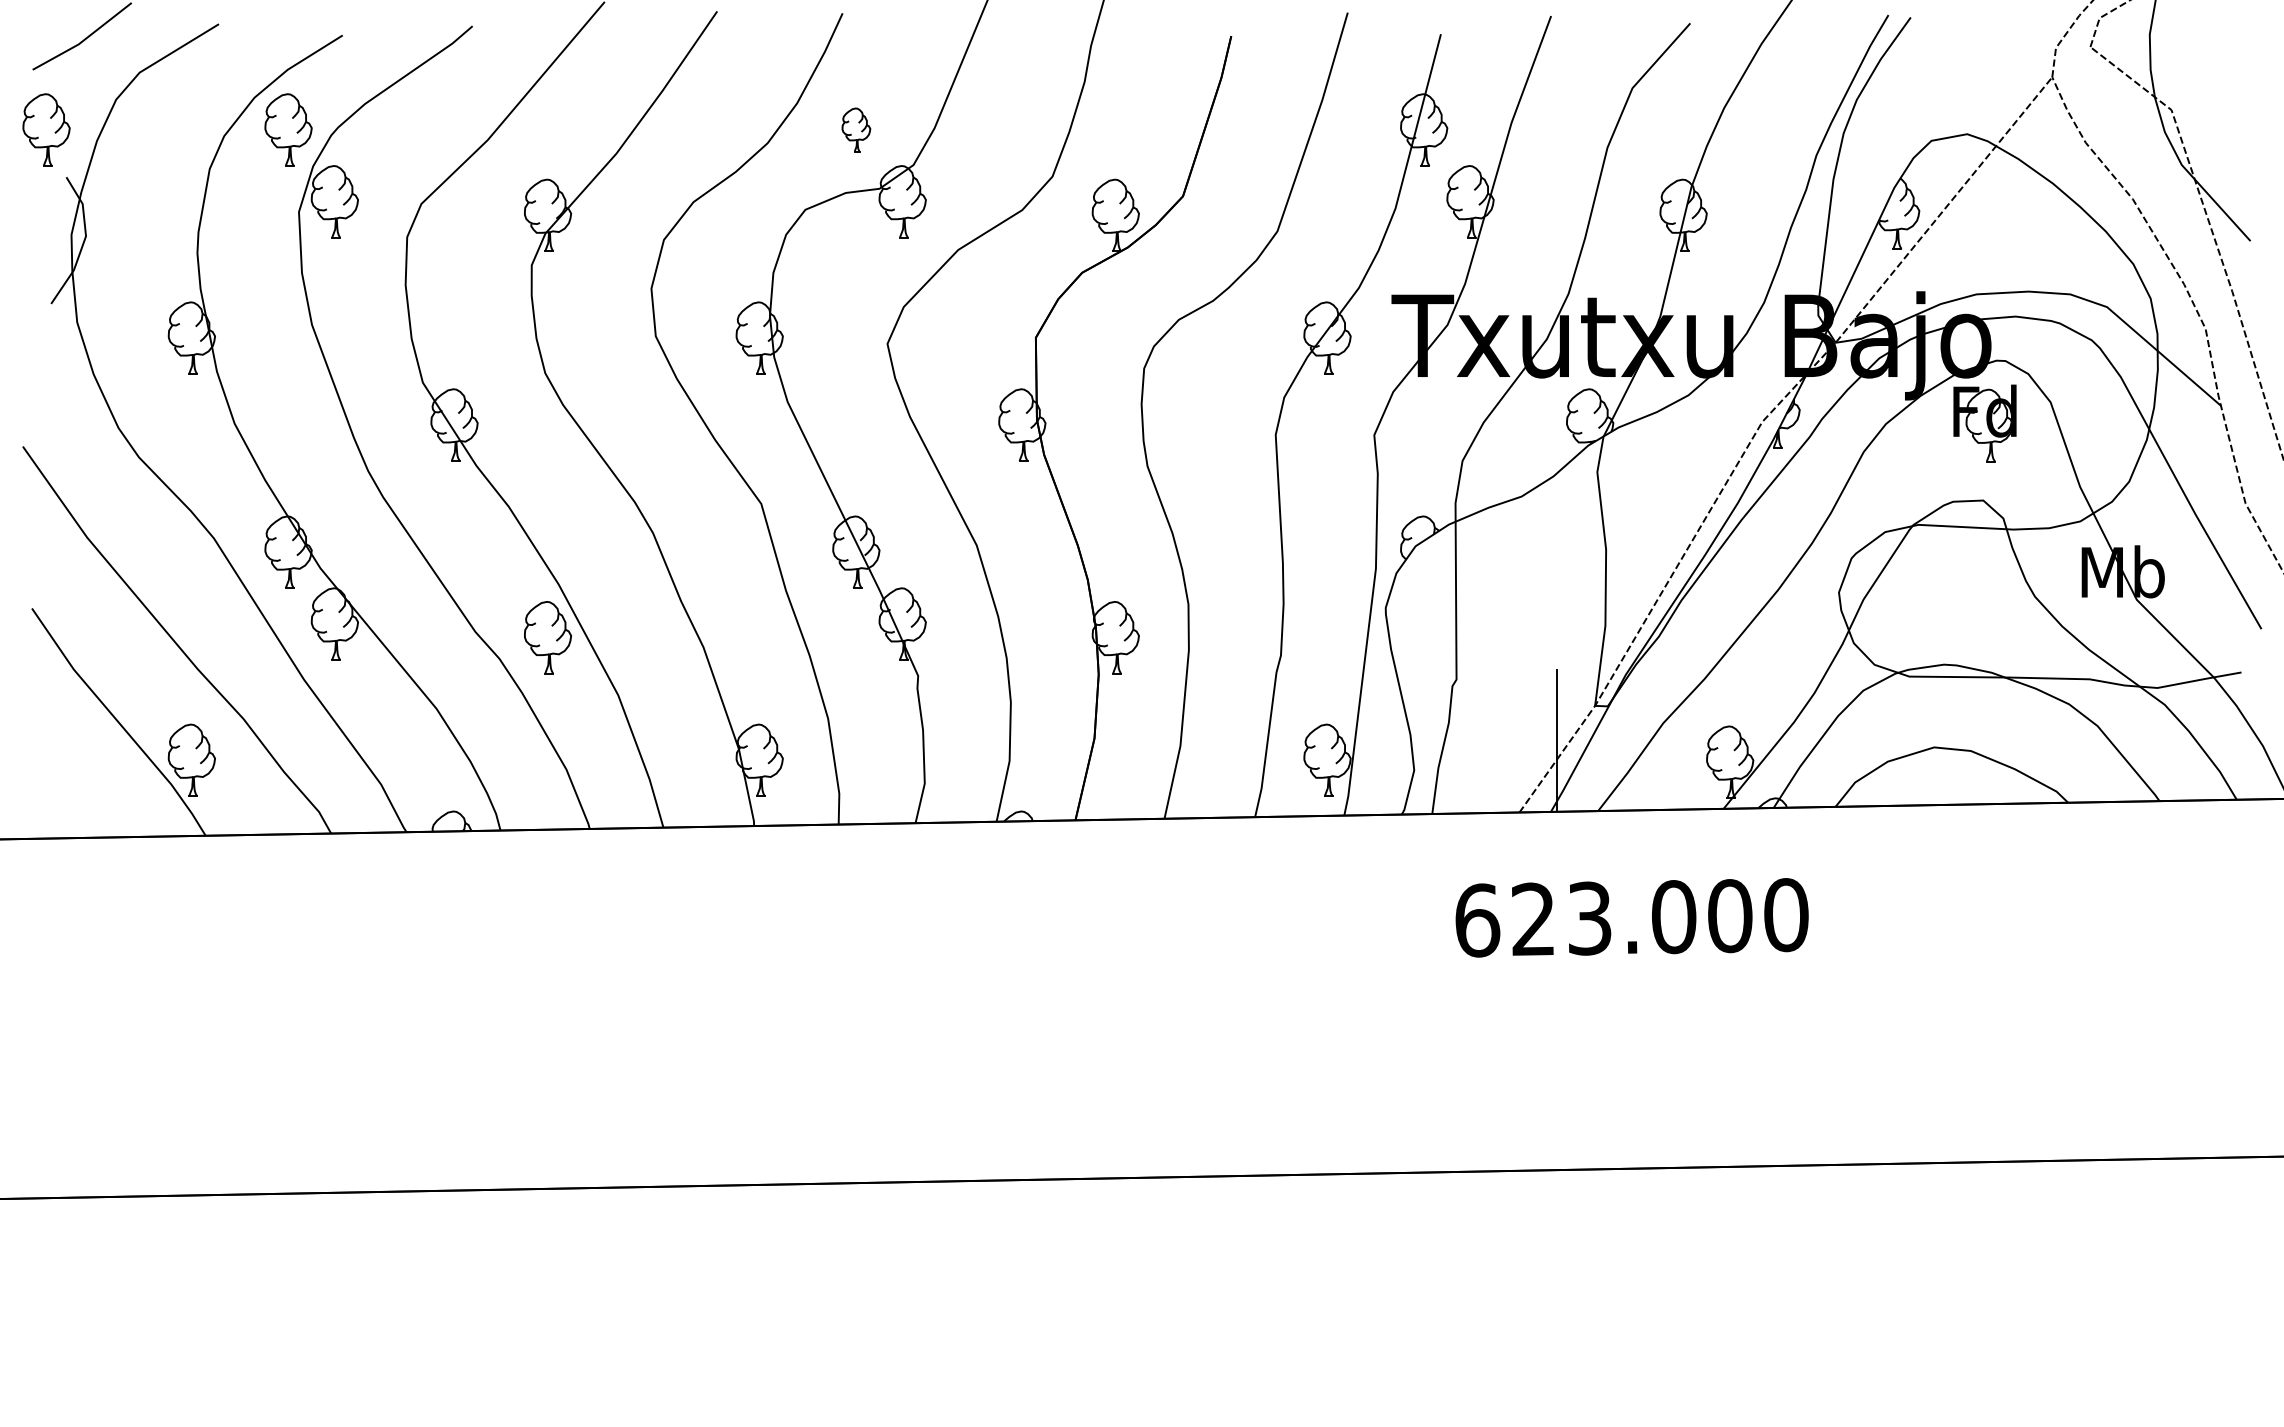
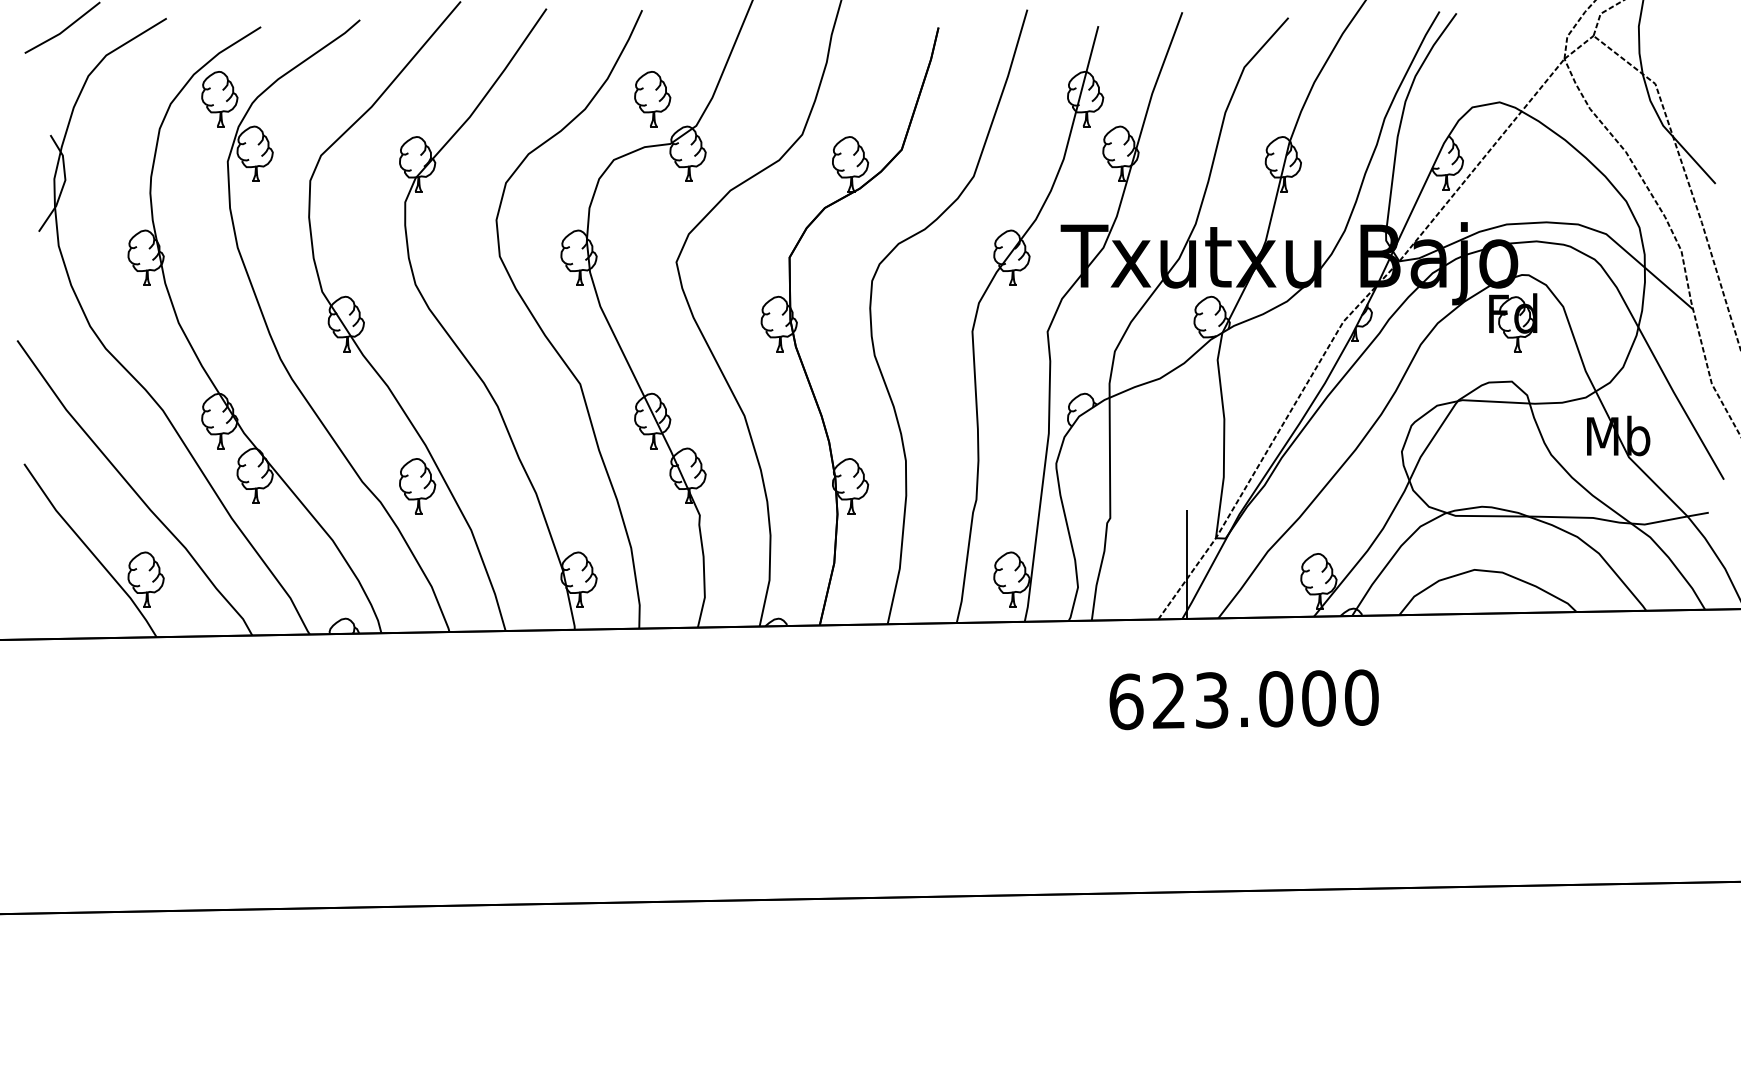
line: (2071, 62) -> (1579, 47), added
part: (46, 129) -> (35, 98), removed
part: (856, 129) -> (652, 98), size x1.67

